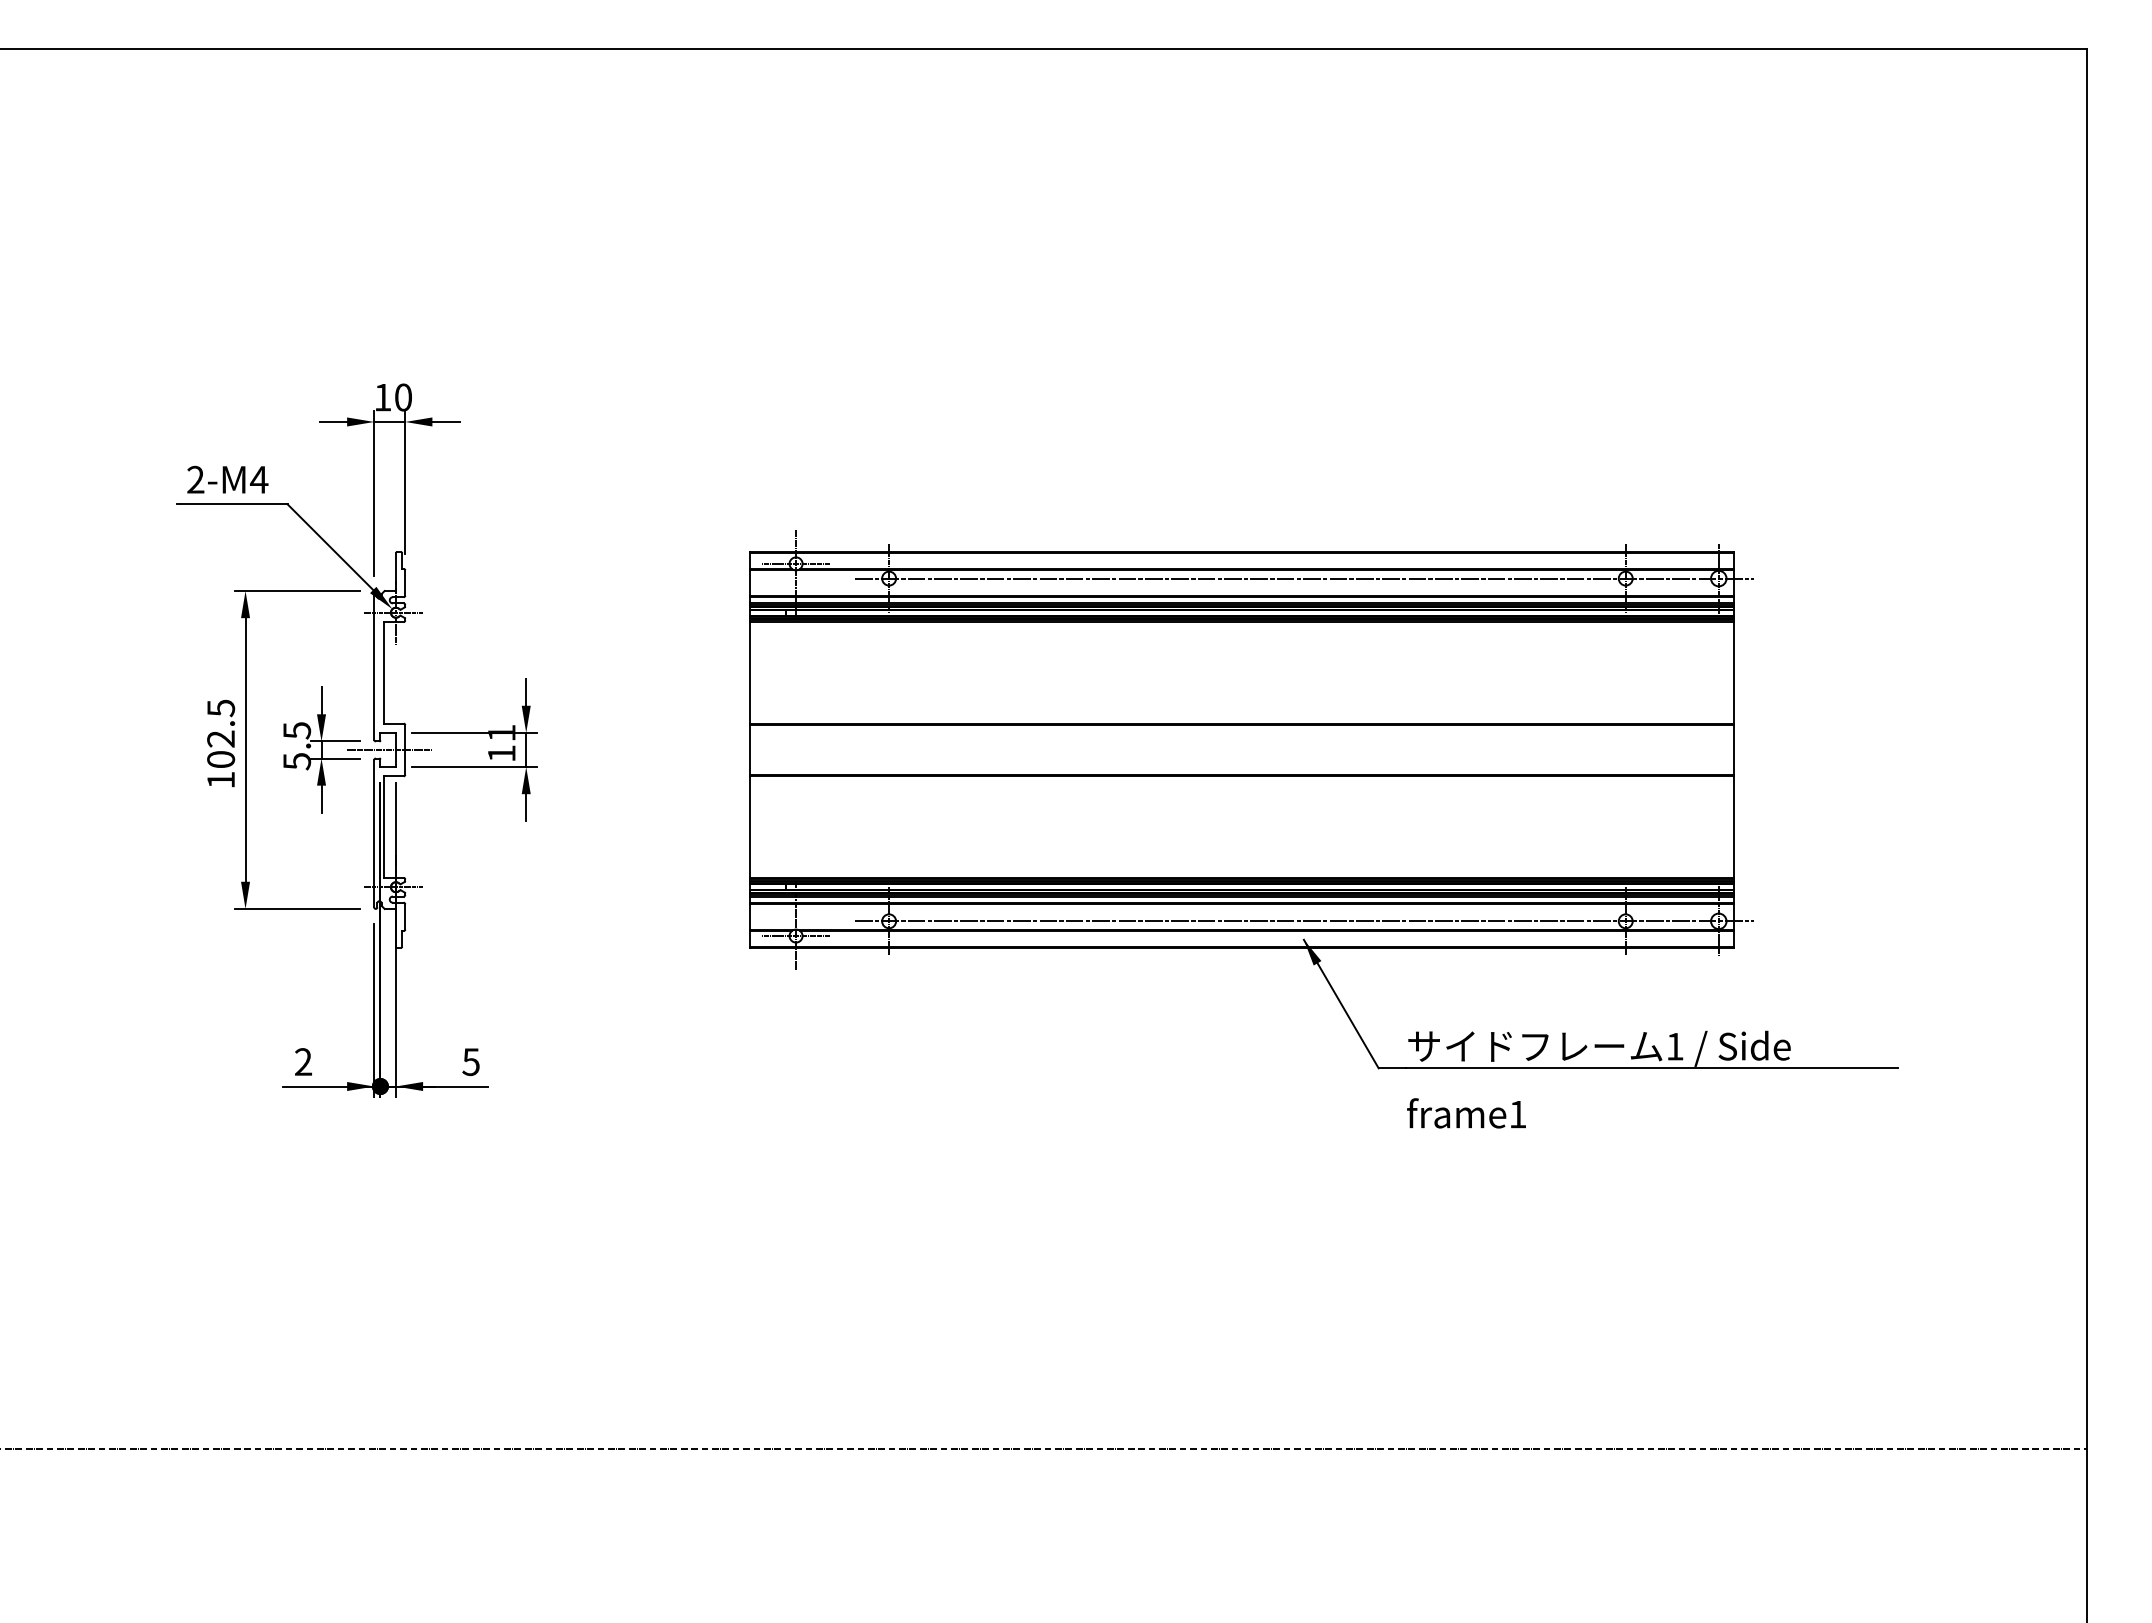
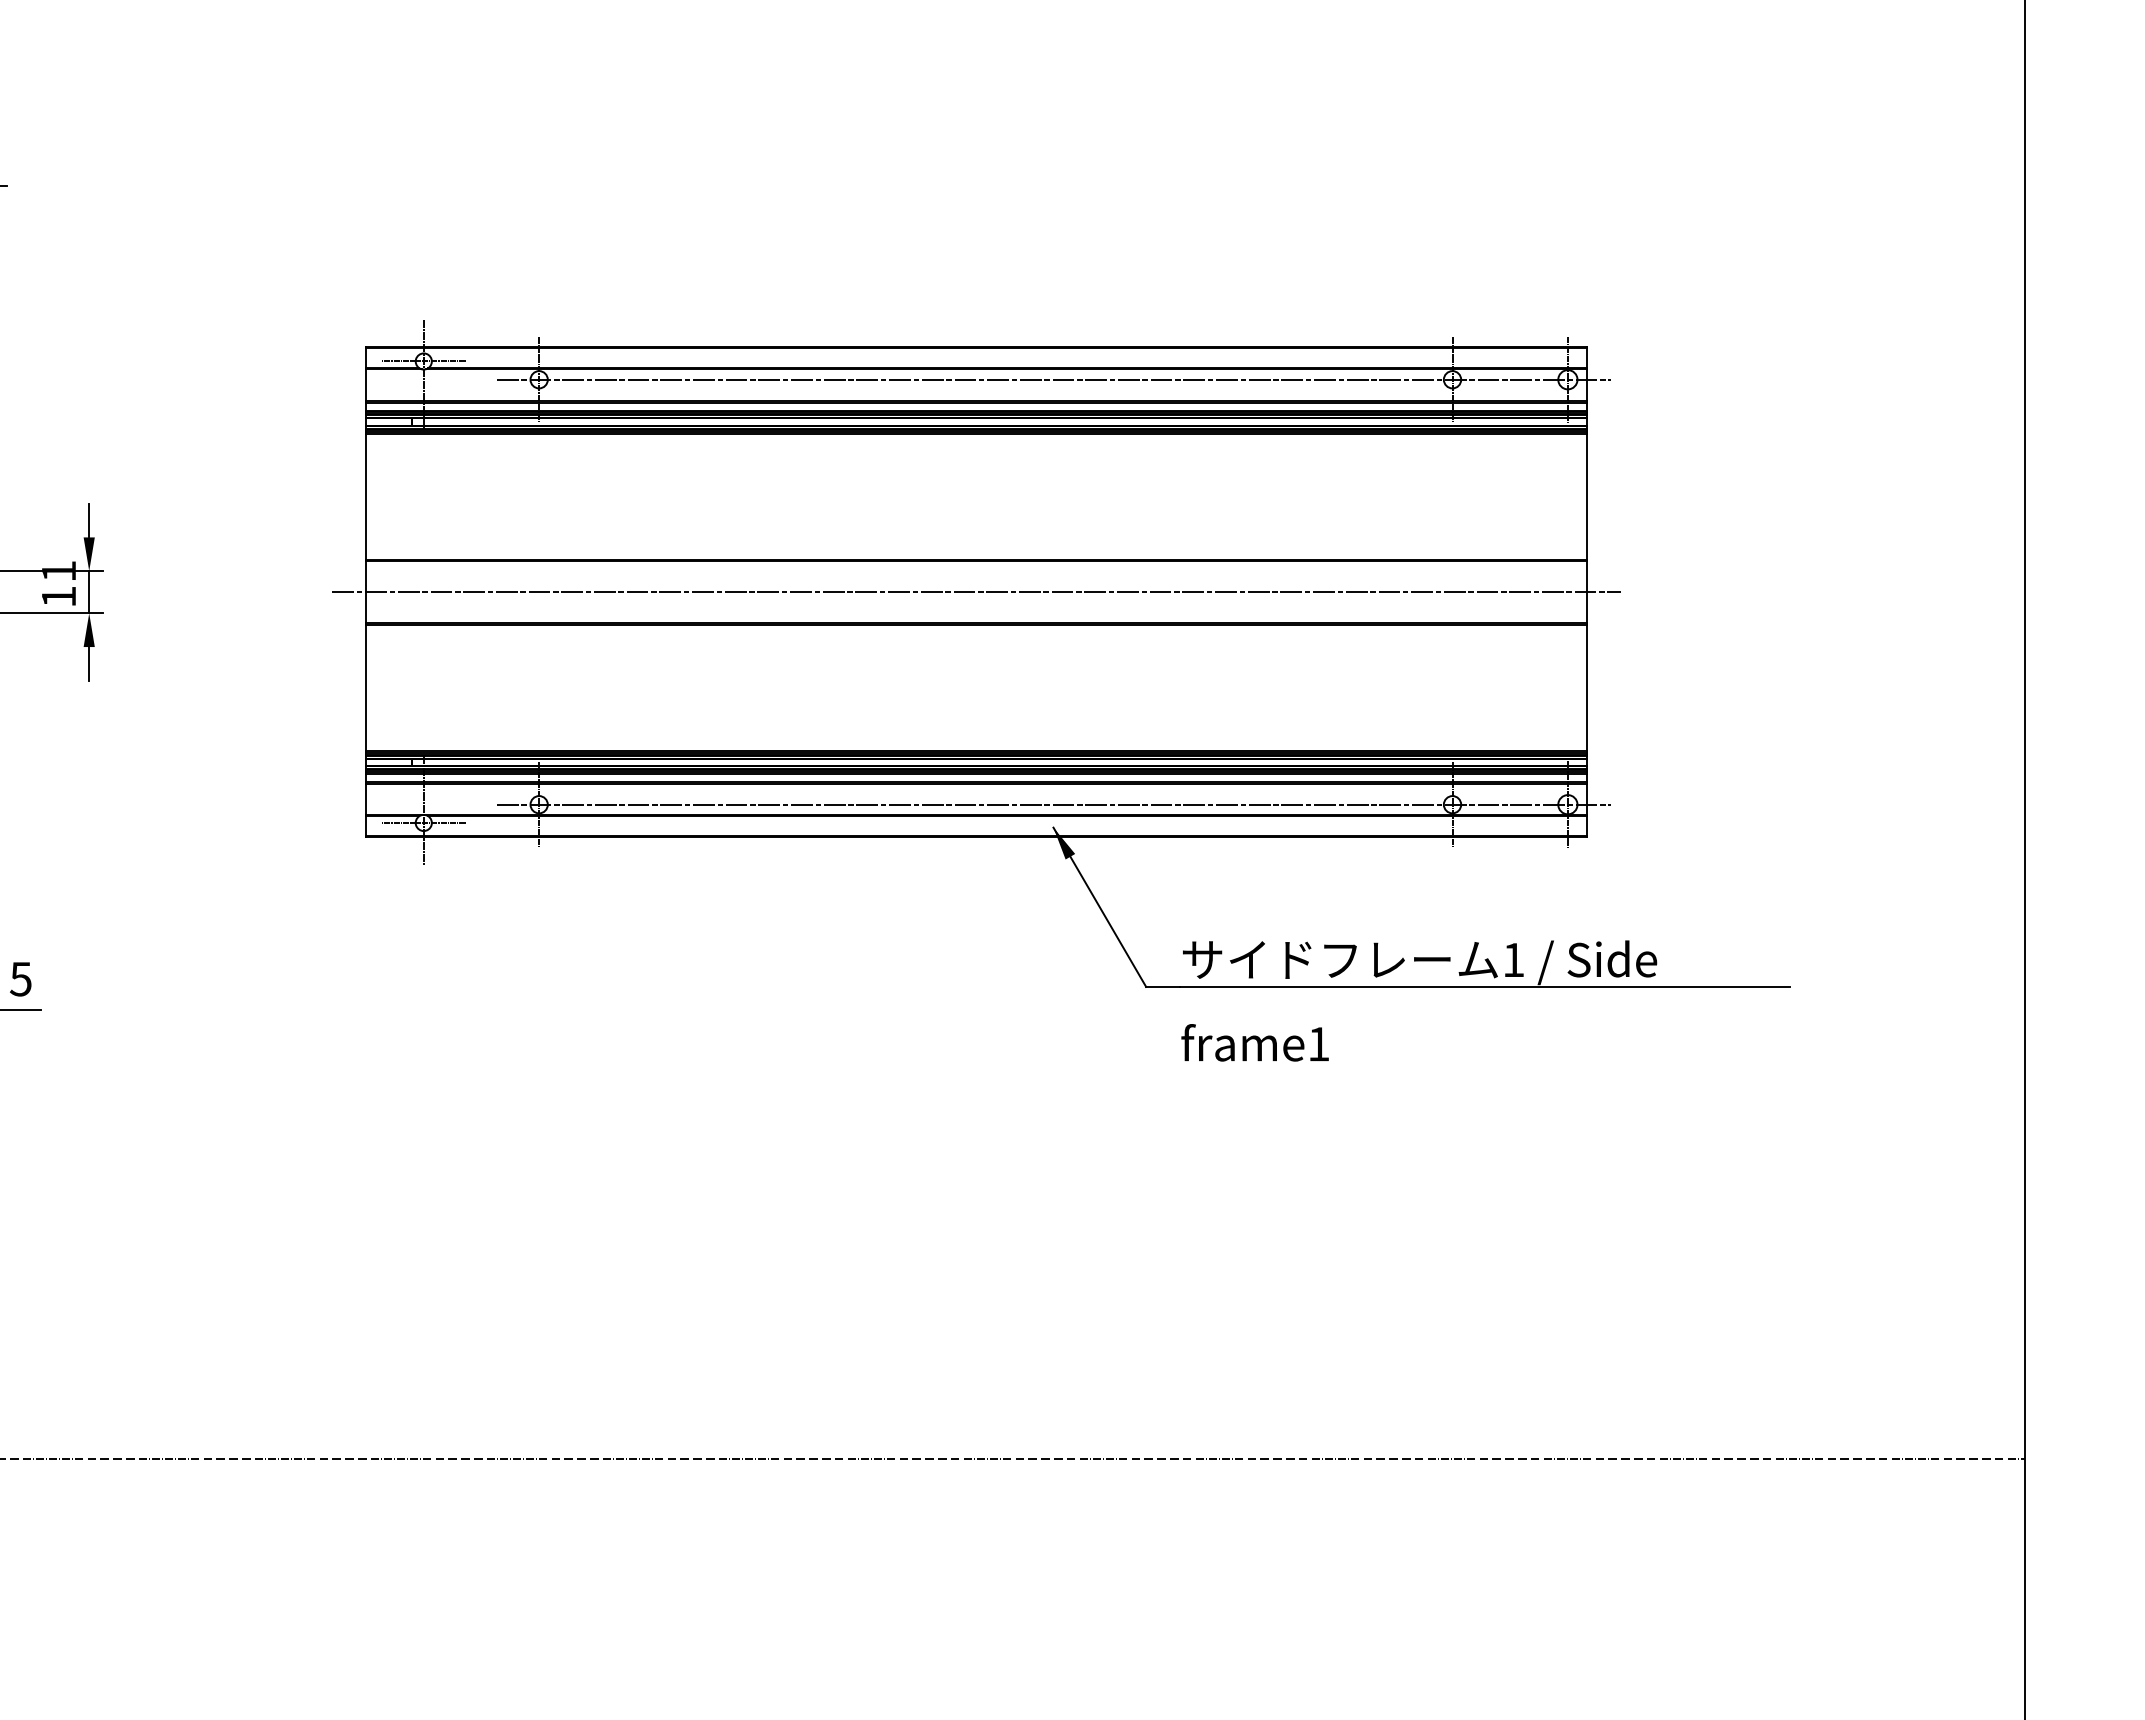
line: (1241, 749) -> (976, 591), added

